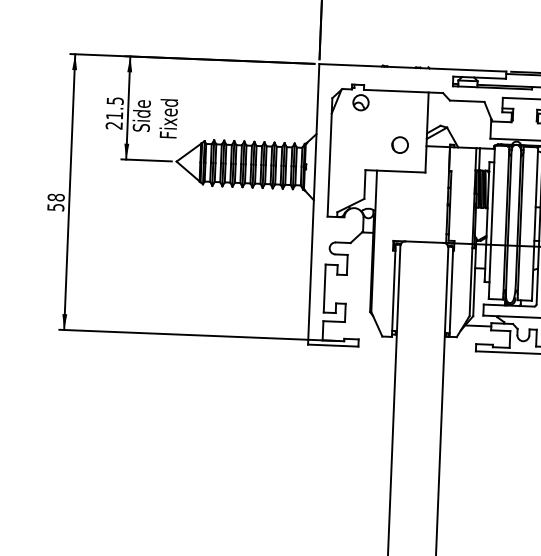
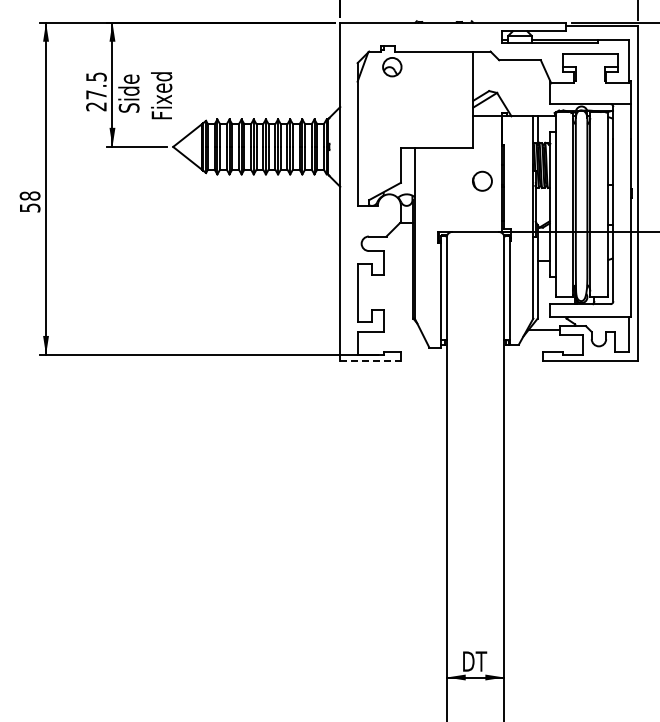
text: (114, 115) -> (96, 94), 21.5 -> 27.5
circle: (400, 144) -> (482, 180), moved
line: (333, 345) -> (371, 360), solid -> dashed

